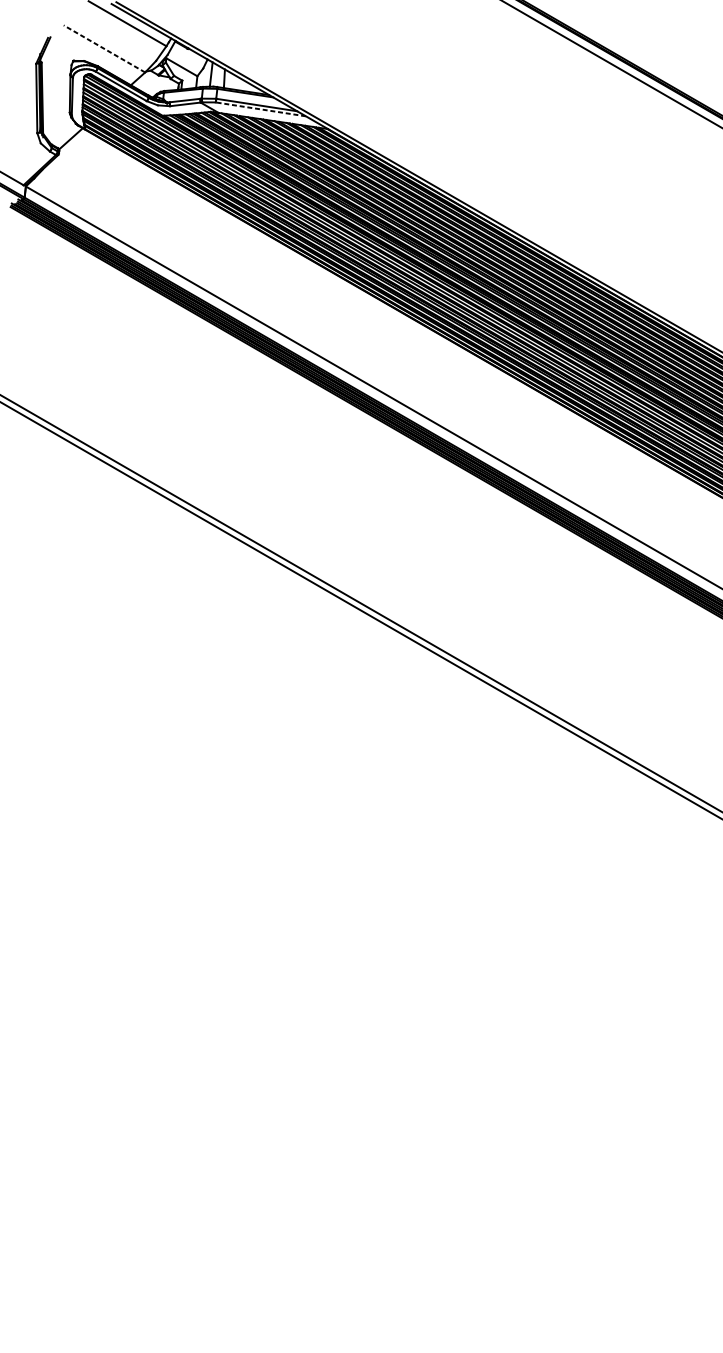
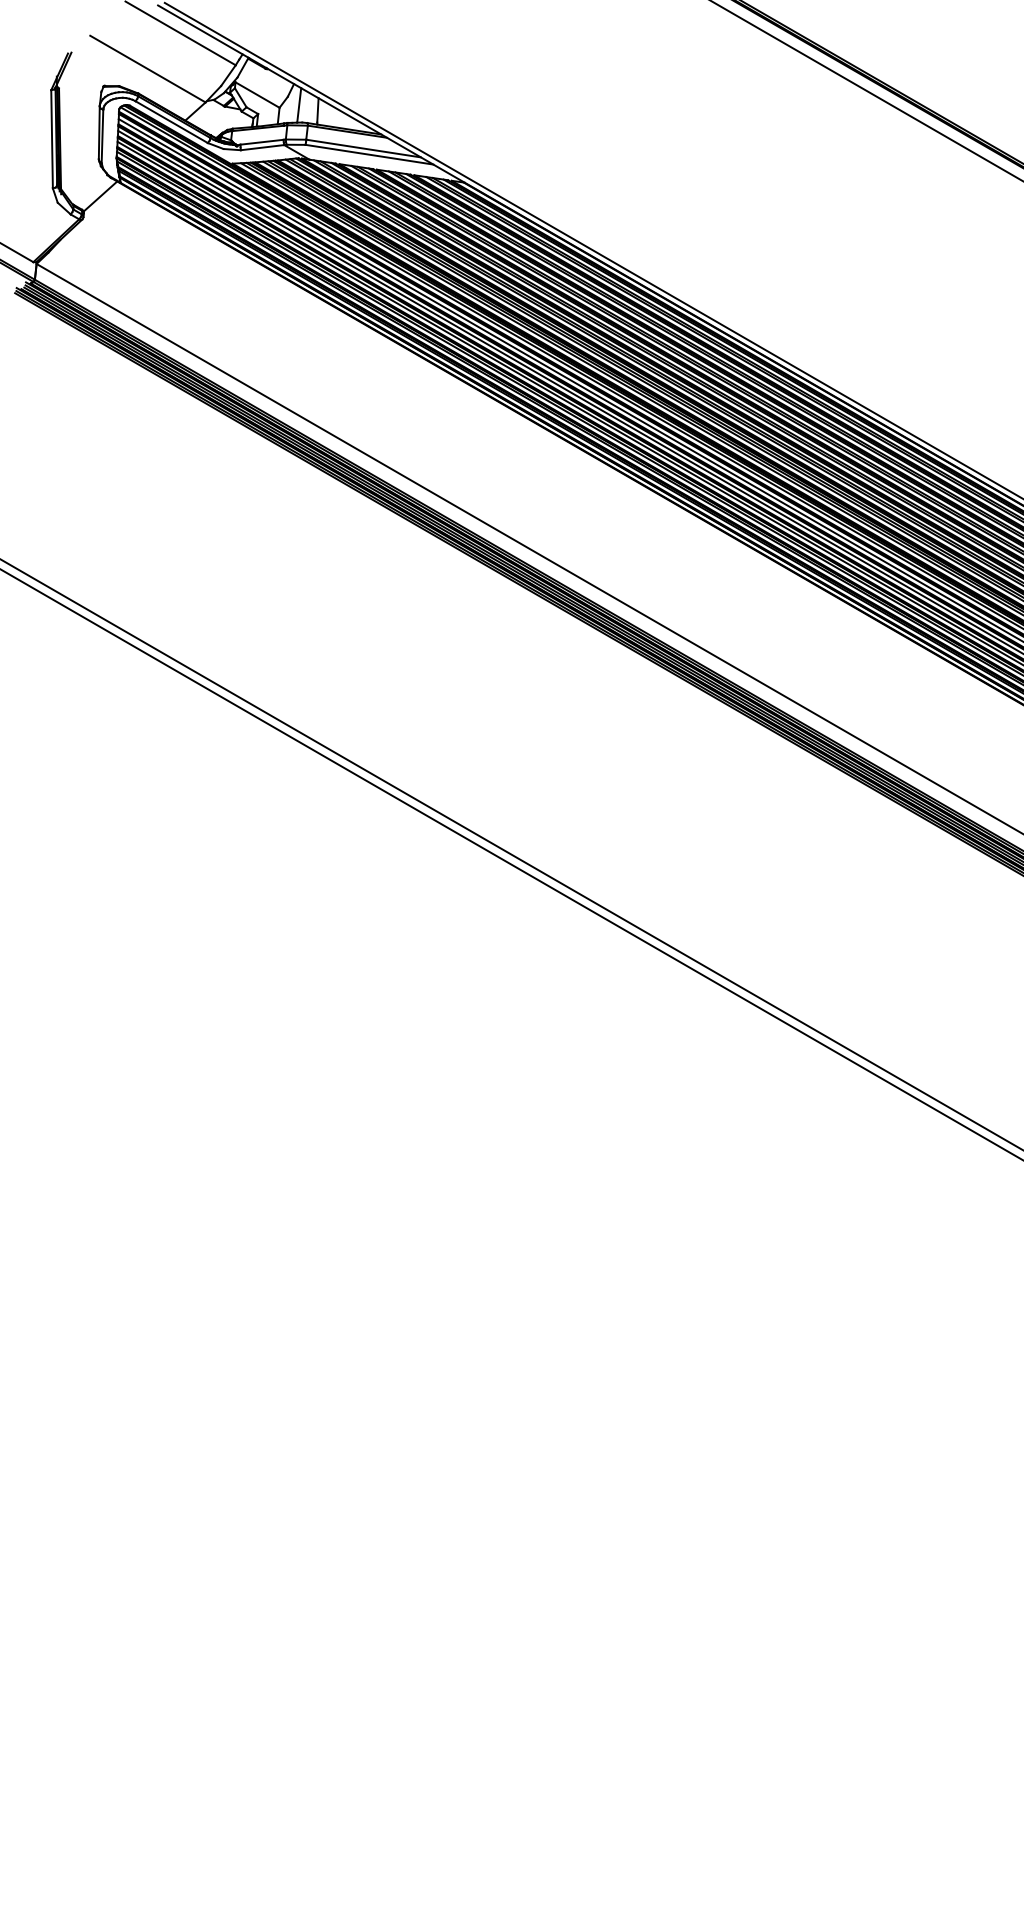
line: (104, 49) -> (147, 69), dashed -> solid
line: (260, 109) -> (369, 154), dashed -> solid

